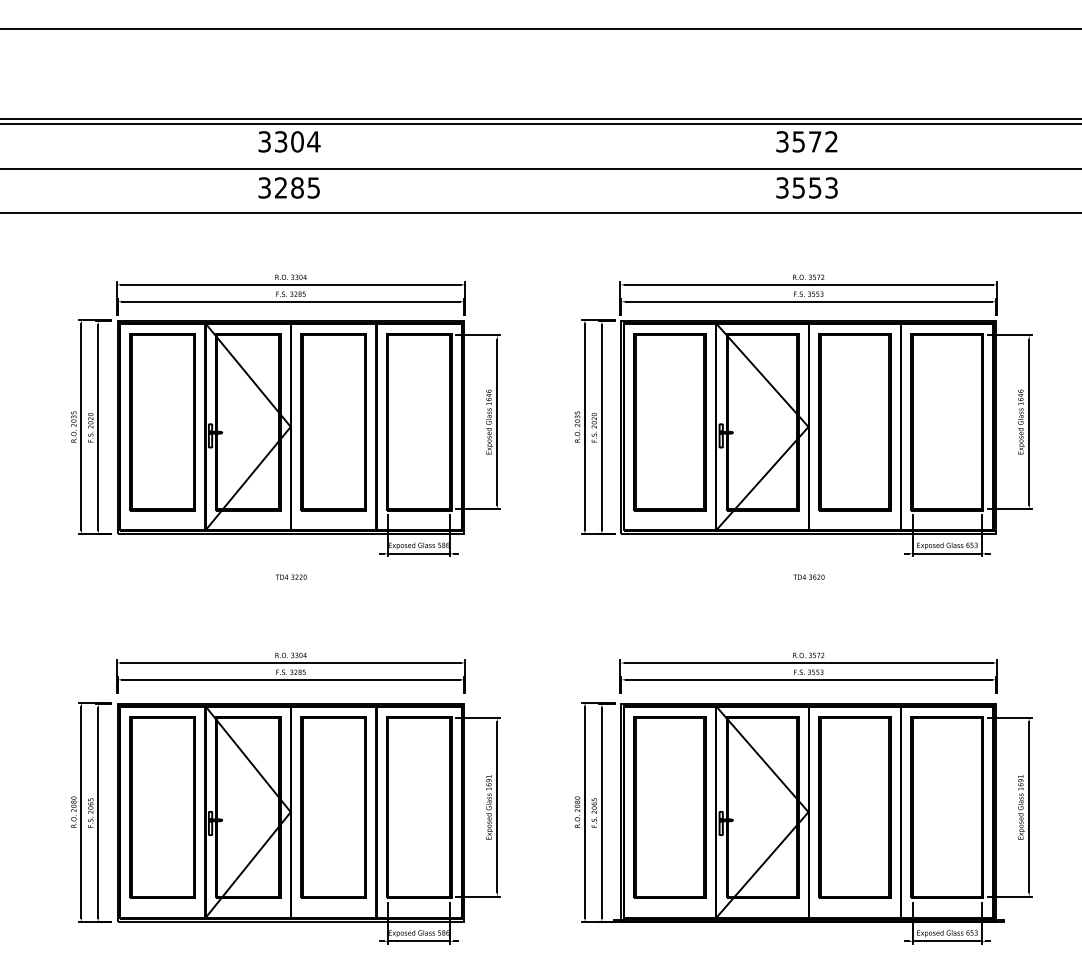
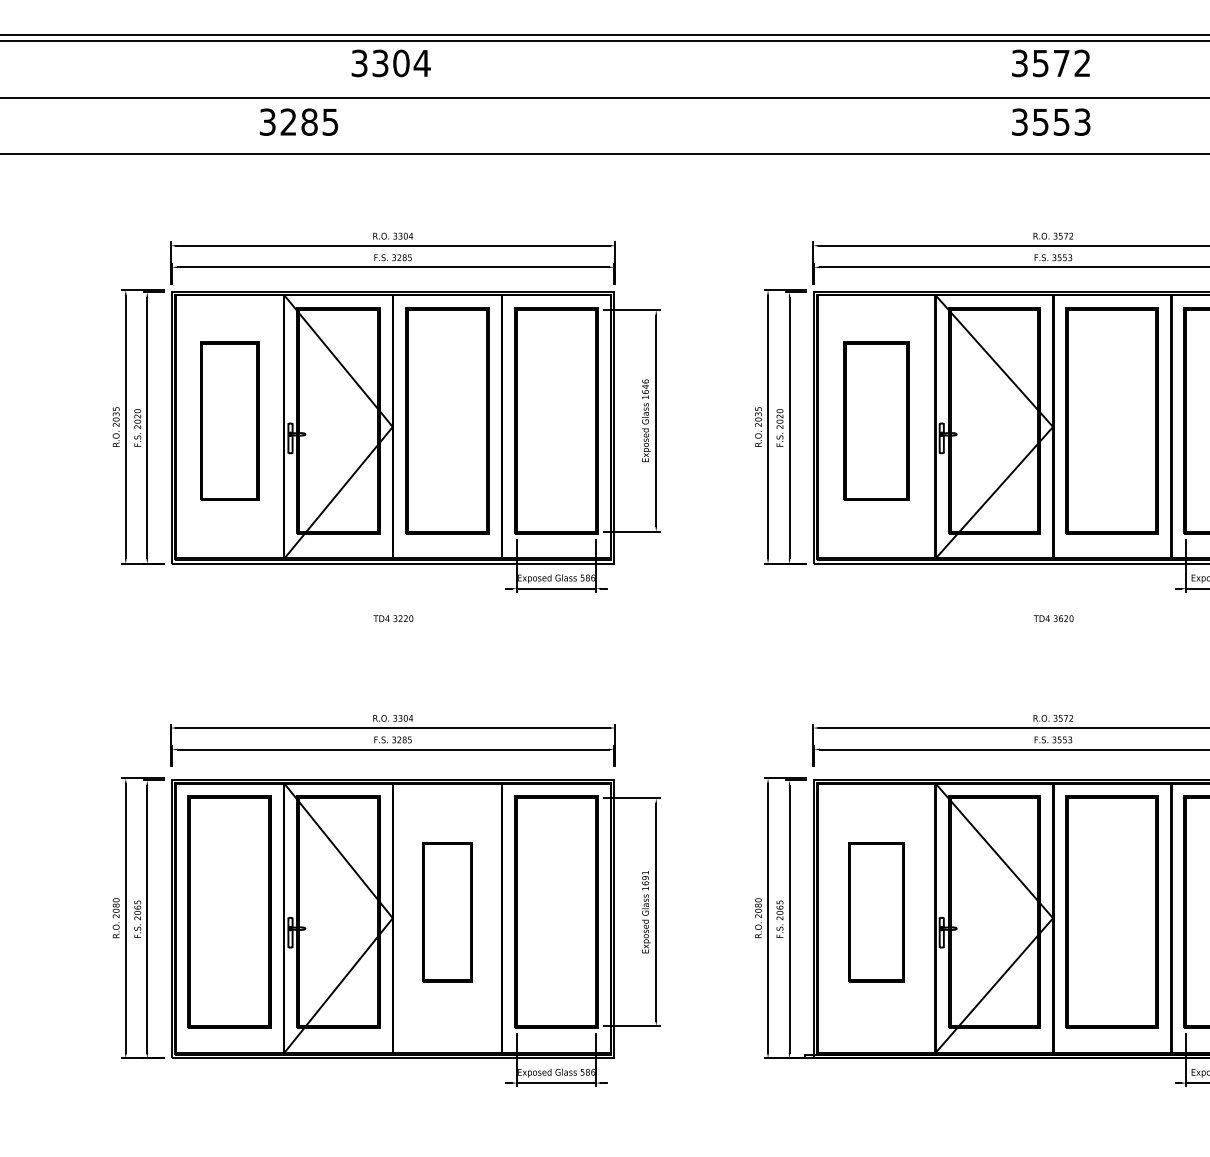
text: (288, 187) -> (298, 121), moved
part: (162, 422) -> (229, 421), size x0.7
part: (669, 422) -> (875, 421), size x0.7
part: (333, 807) -> (447, 912), size x0.6
part: (669, 807) -> (875, 912), size x0.6

